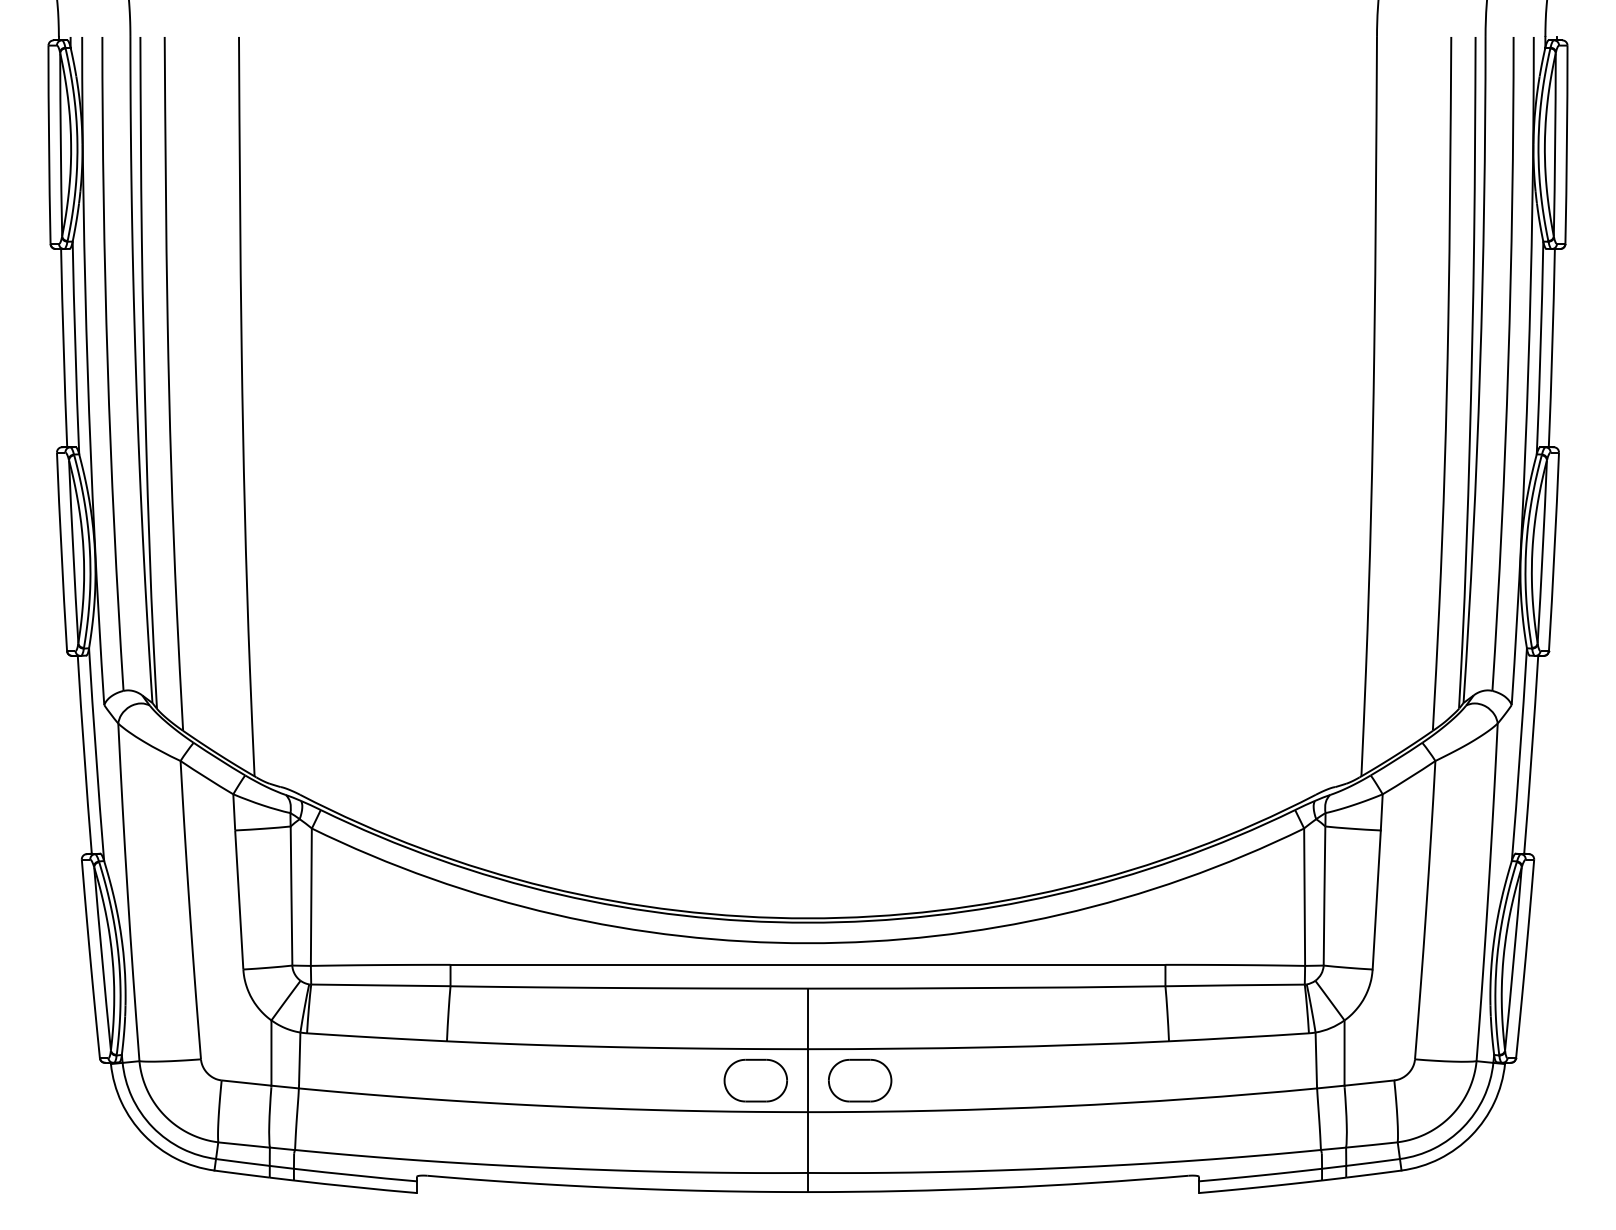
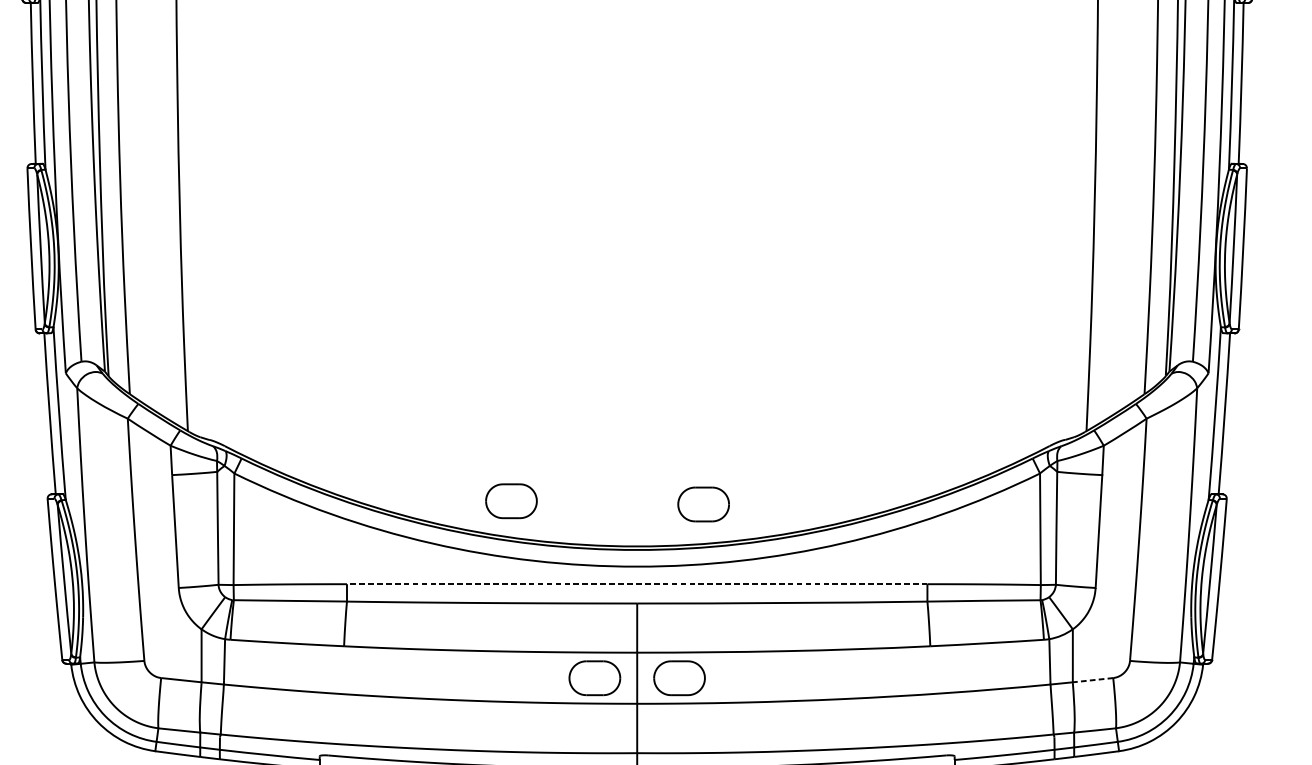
part: (653, 862) -> (511, 501), added
part: (889, 866) -> (703, 504), added
line: (807, 964) -> (636, 583), solid -> dashed
line: (1368, 1083) -> (1092, 680), solid -> dashed

